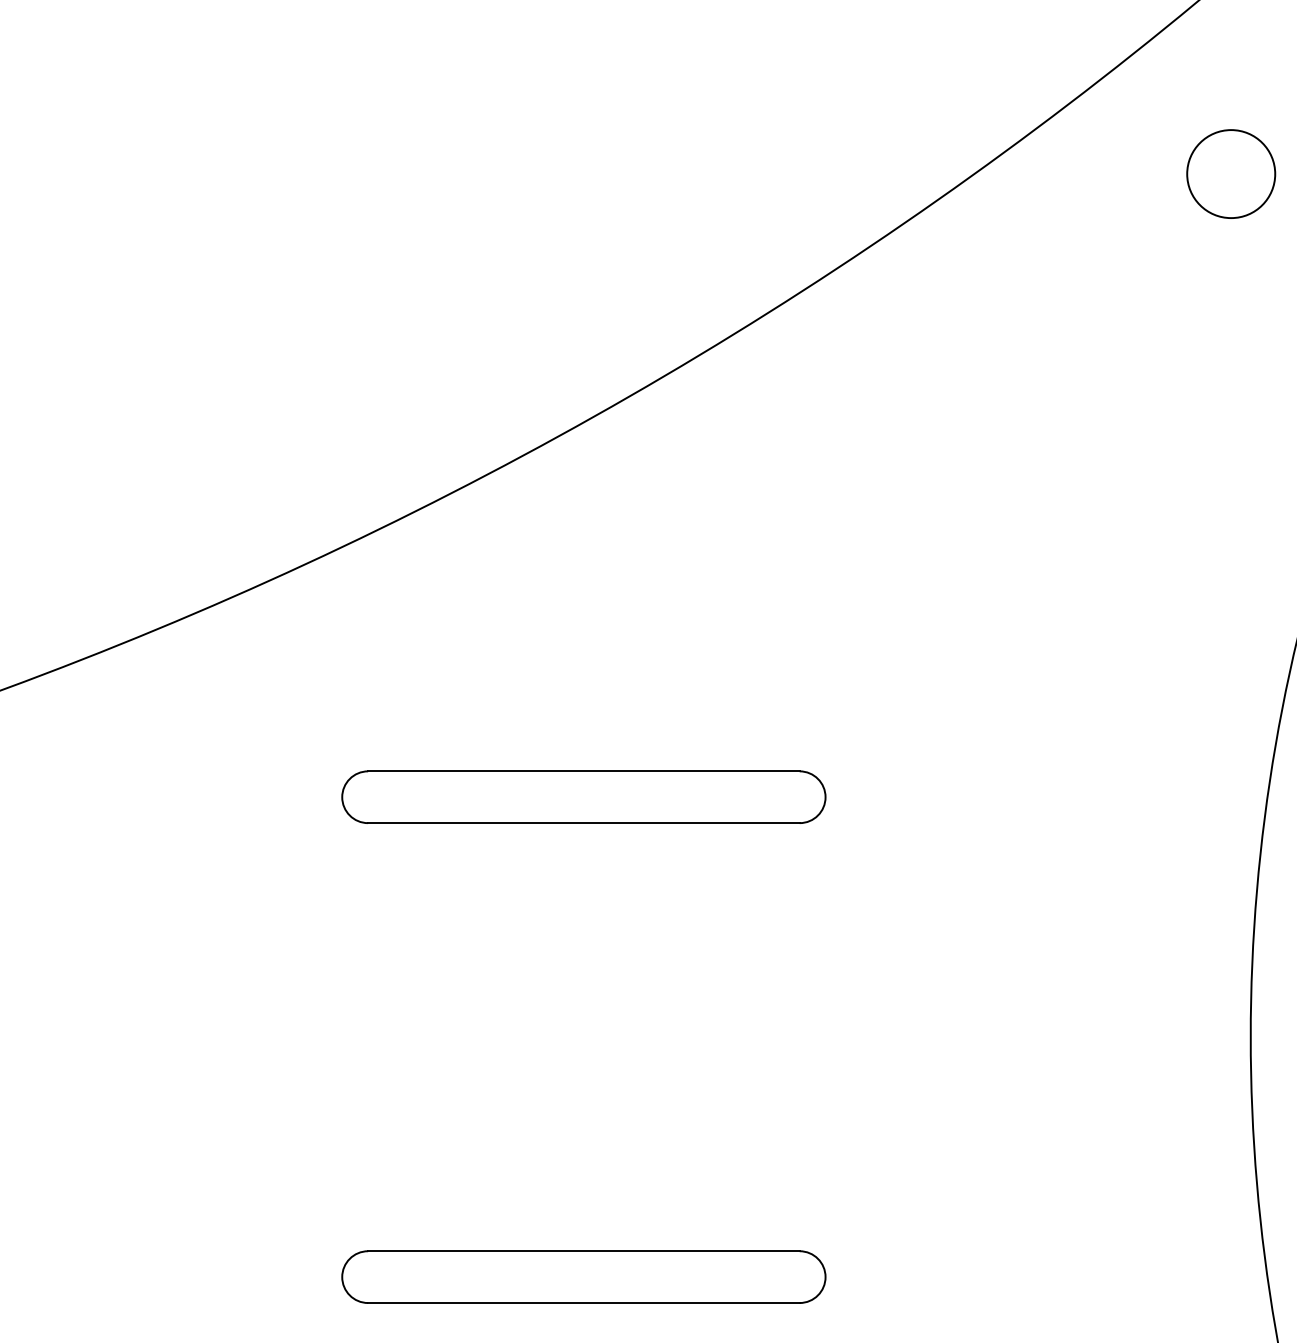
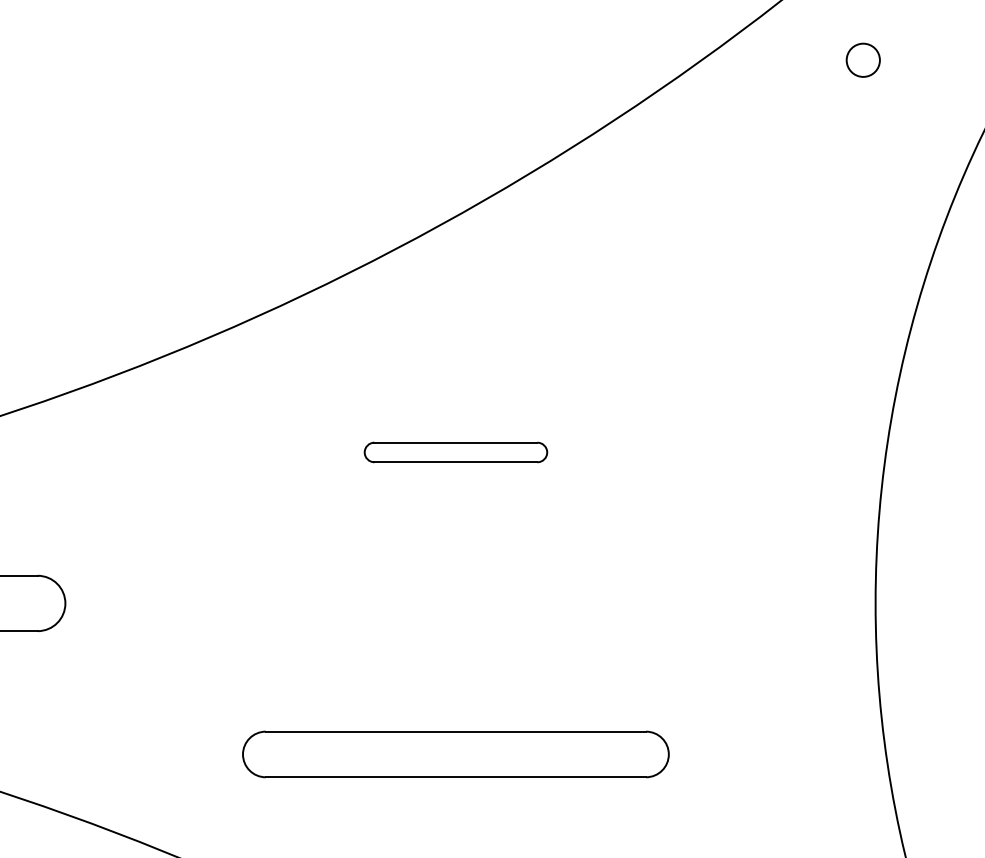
circle: (1231, 174) -> (863, 60), size x0.6
part: (583, 797) -> (455, 452), size x0.6
part: (583, 1277) -> (455, 754), size x1.4

